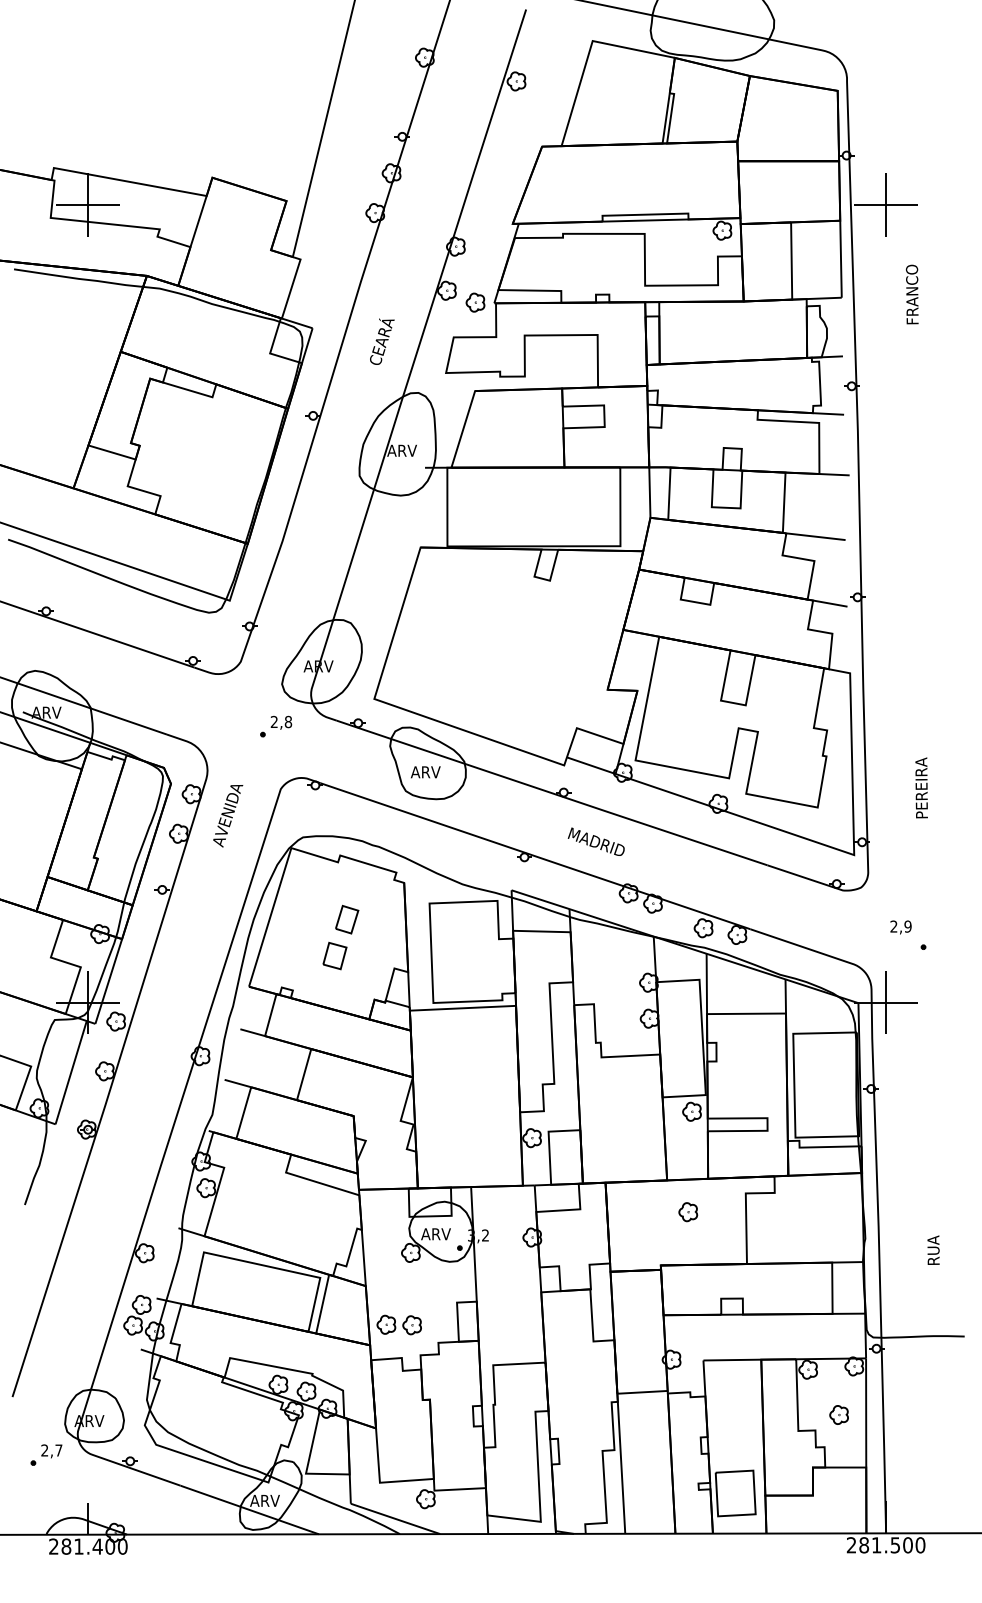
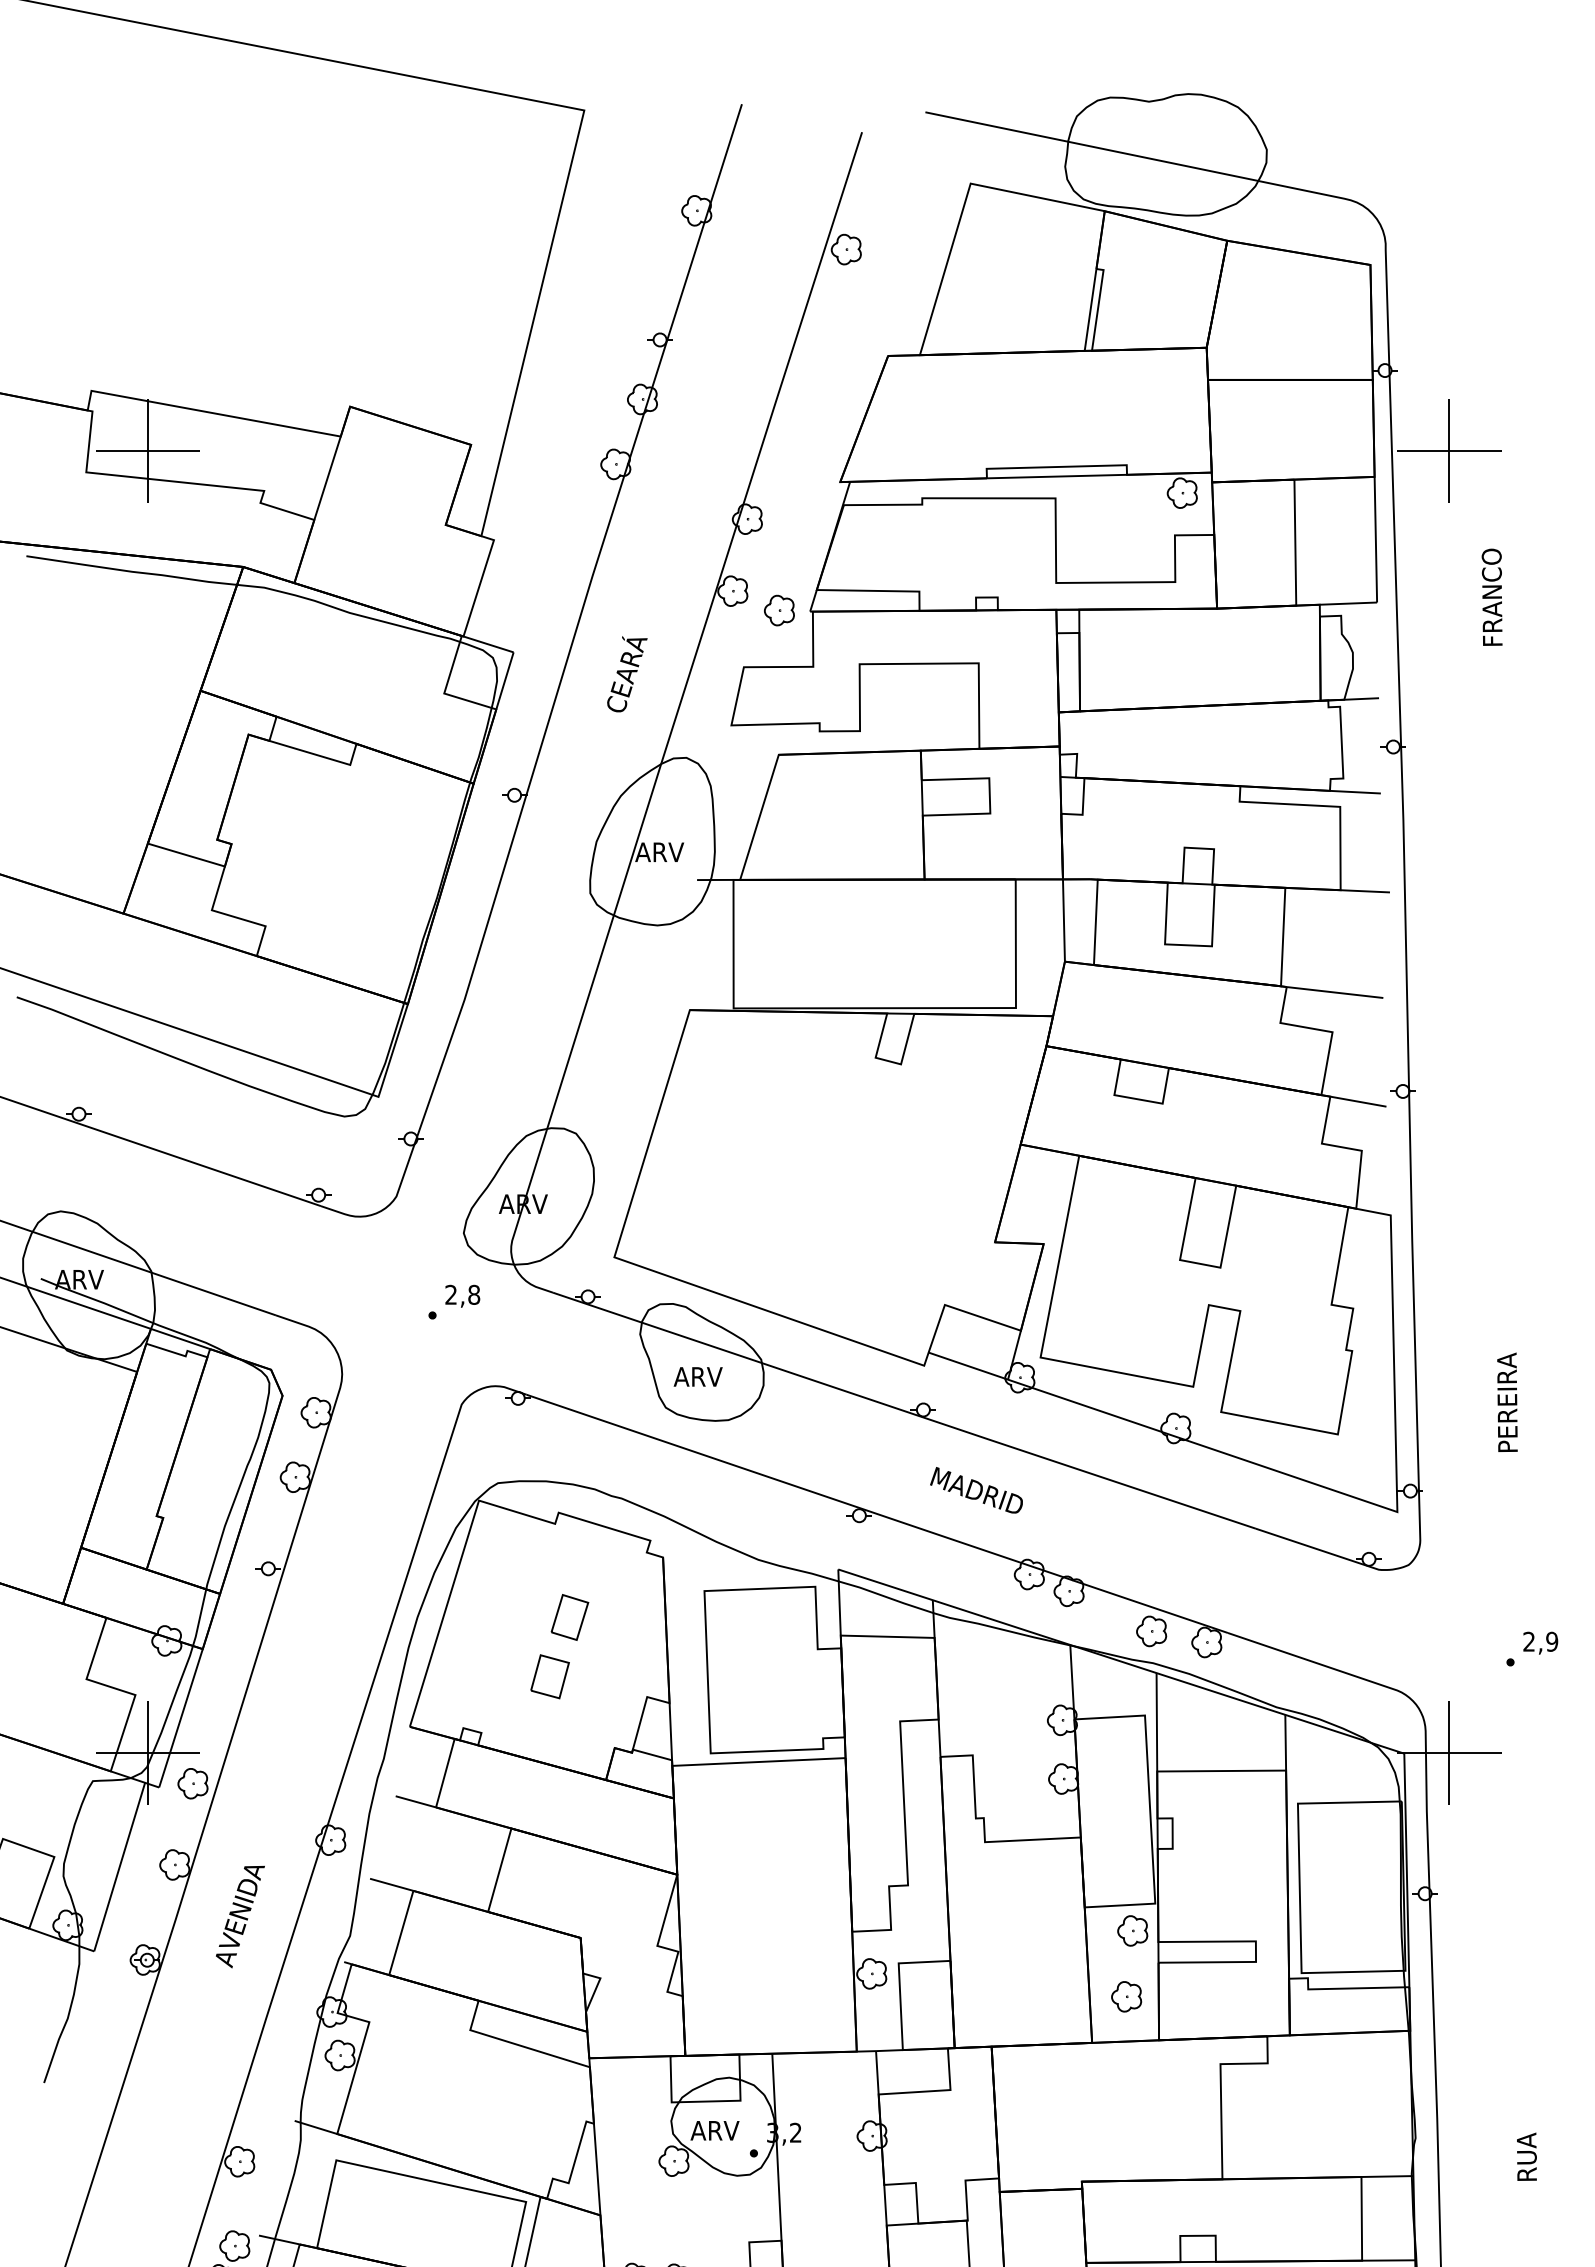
text: (228, 816) -> (240, 1917), moved
text: (900, 927) -> (1539, 1643), moved
part: (688, 1212) -> (1126, 1997), moved

